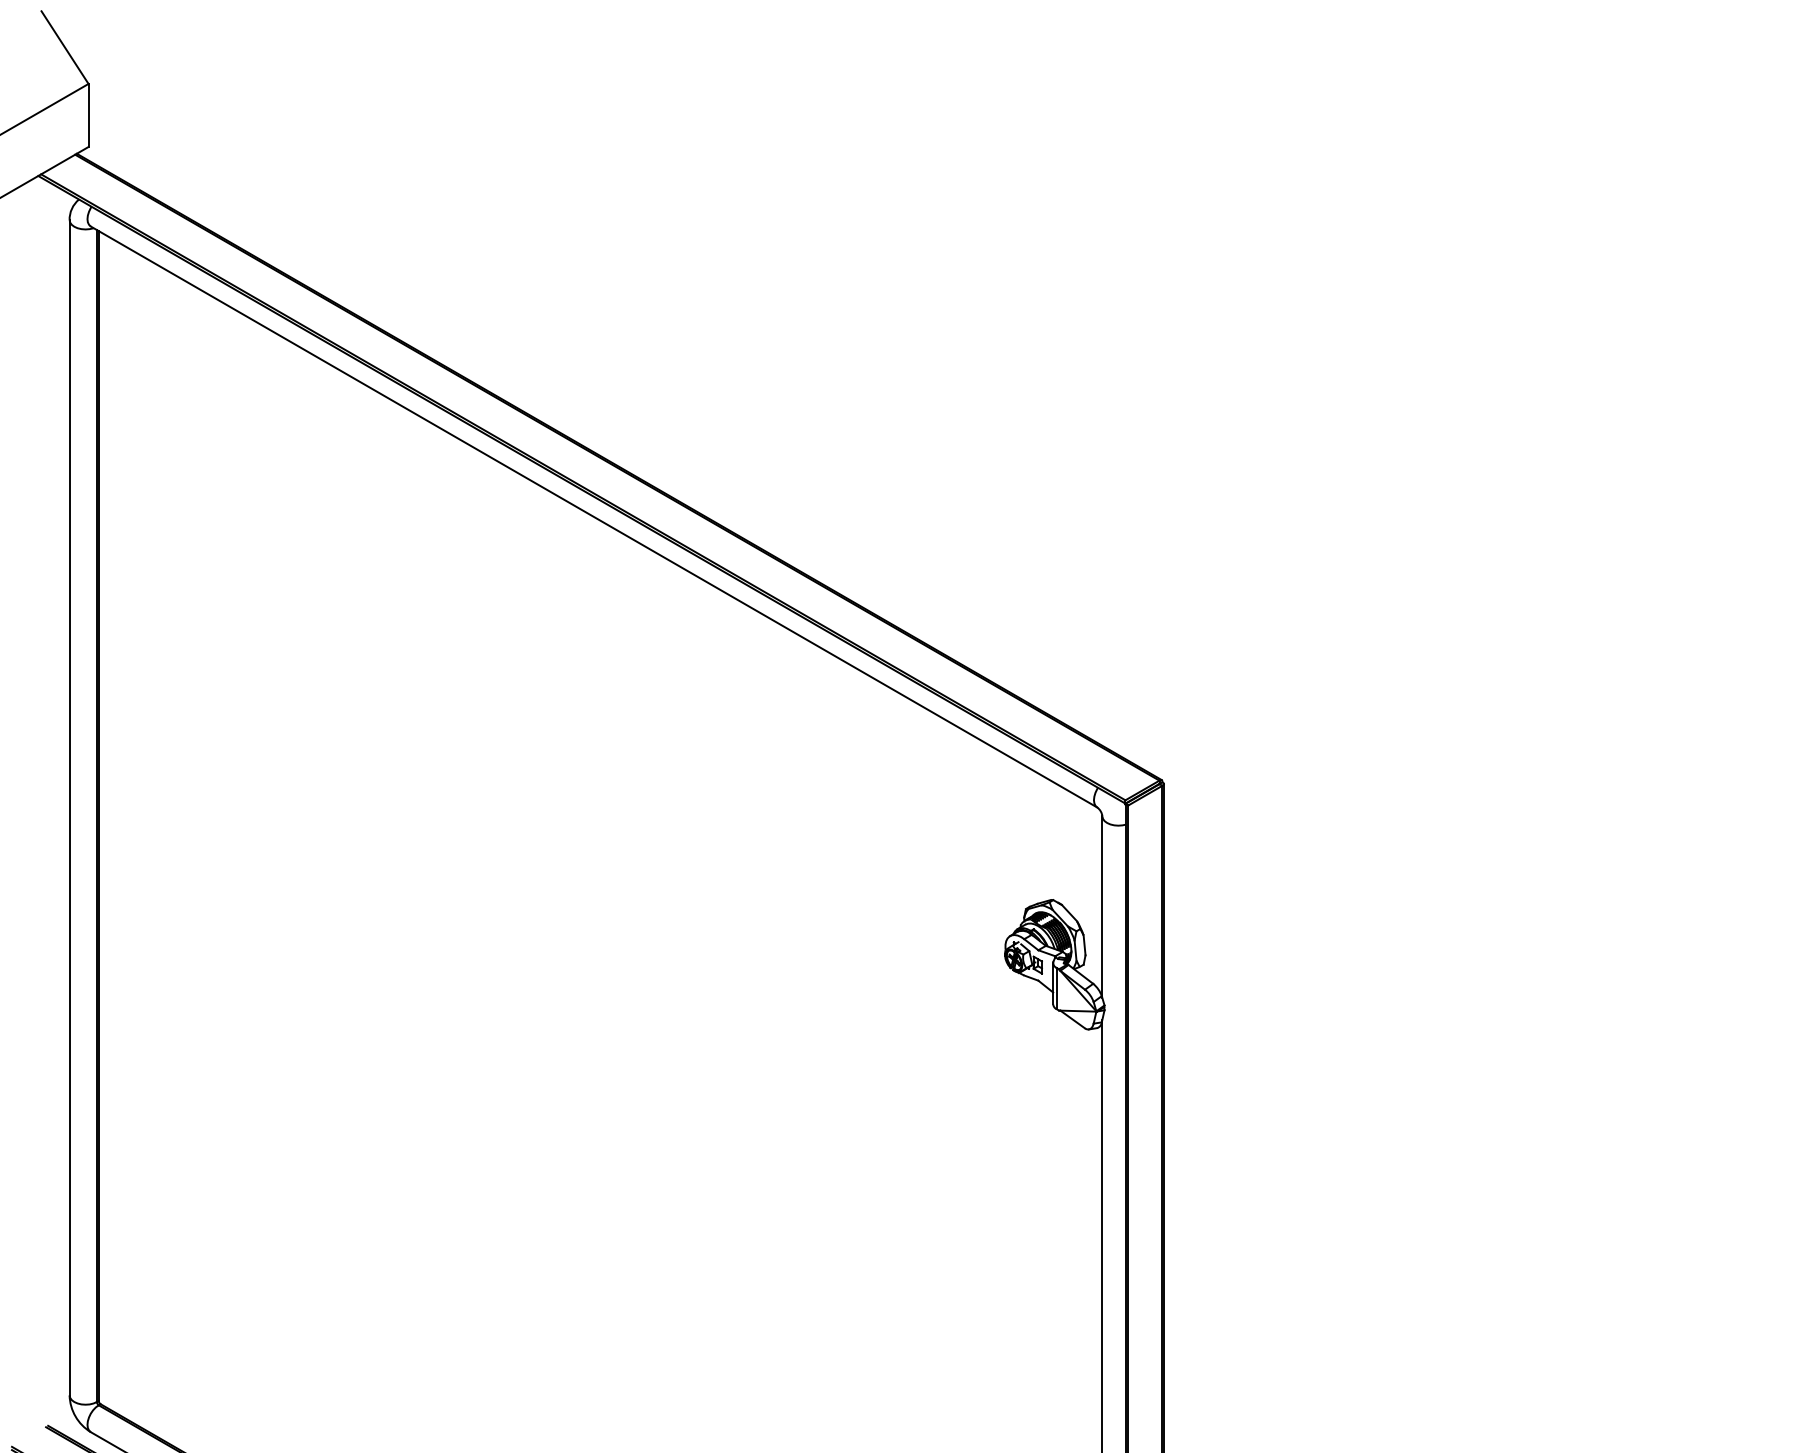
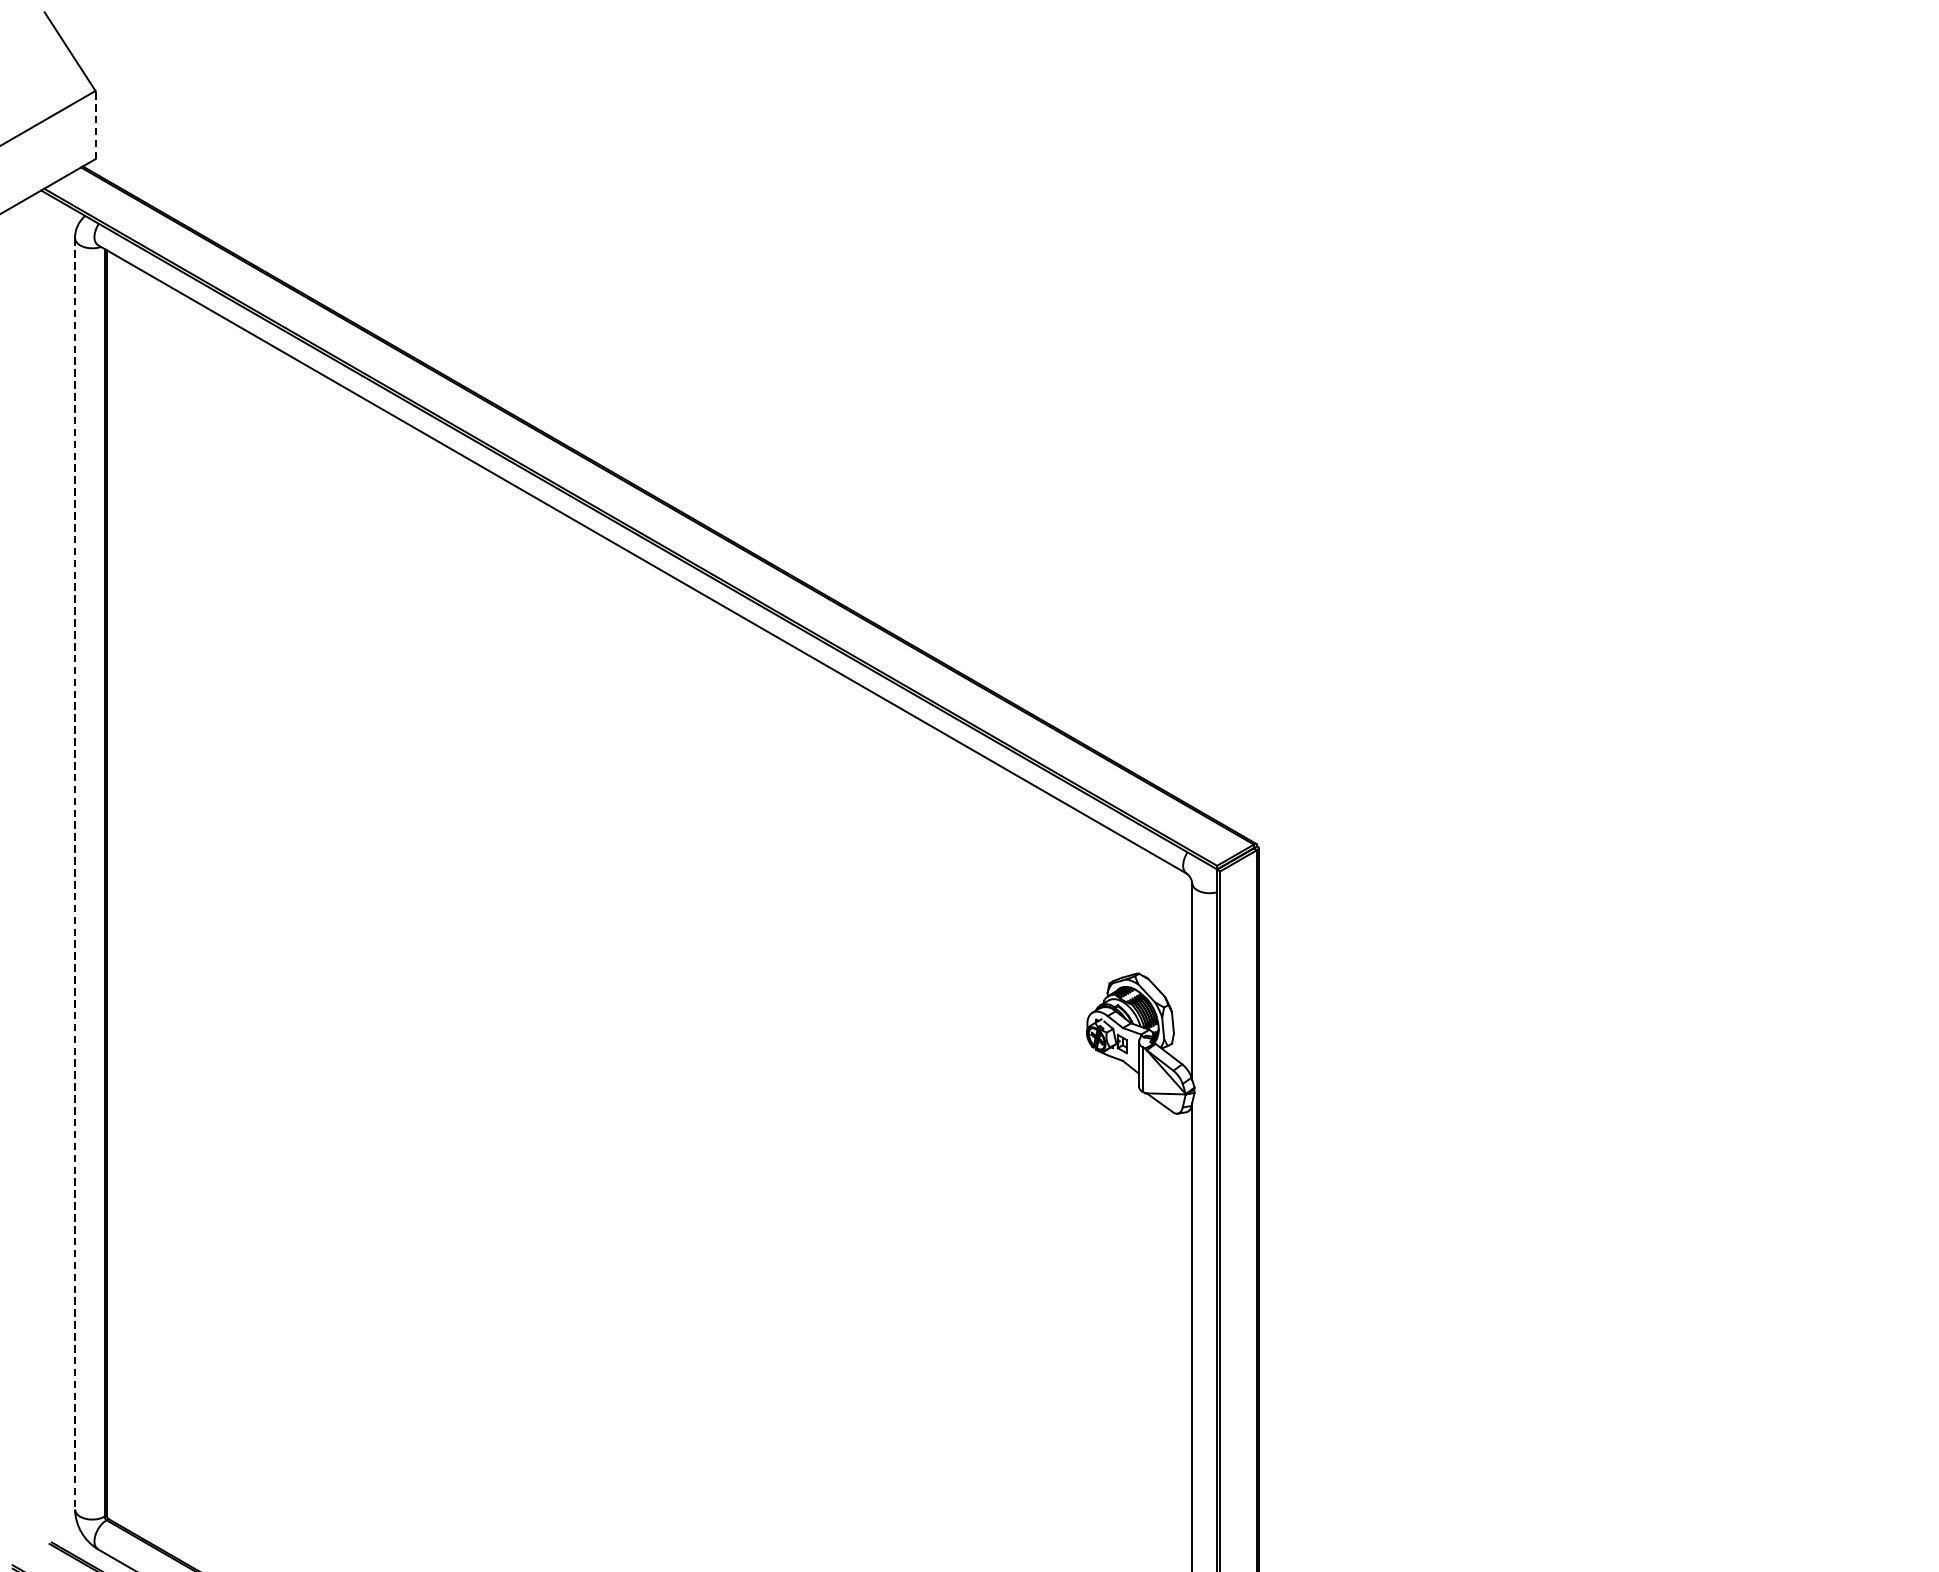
line: (88, 115) -> (95, 125), solid -> dashed
line: (69, 807) -> (74, 873), solid -> dashed

